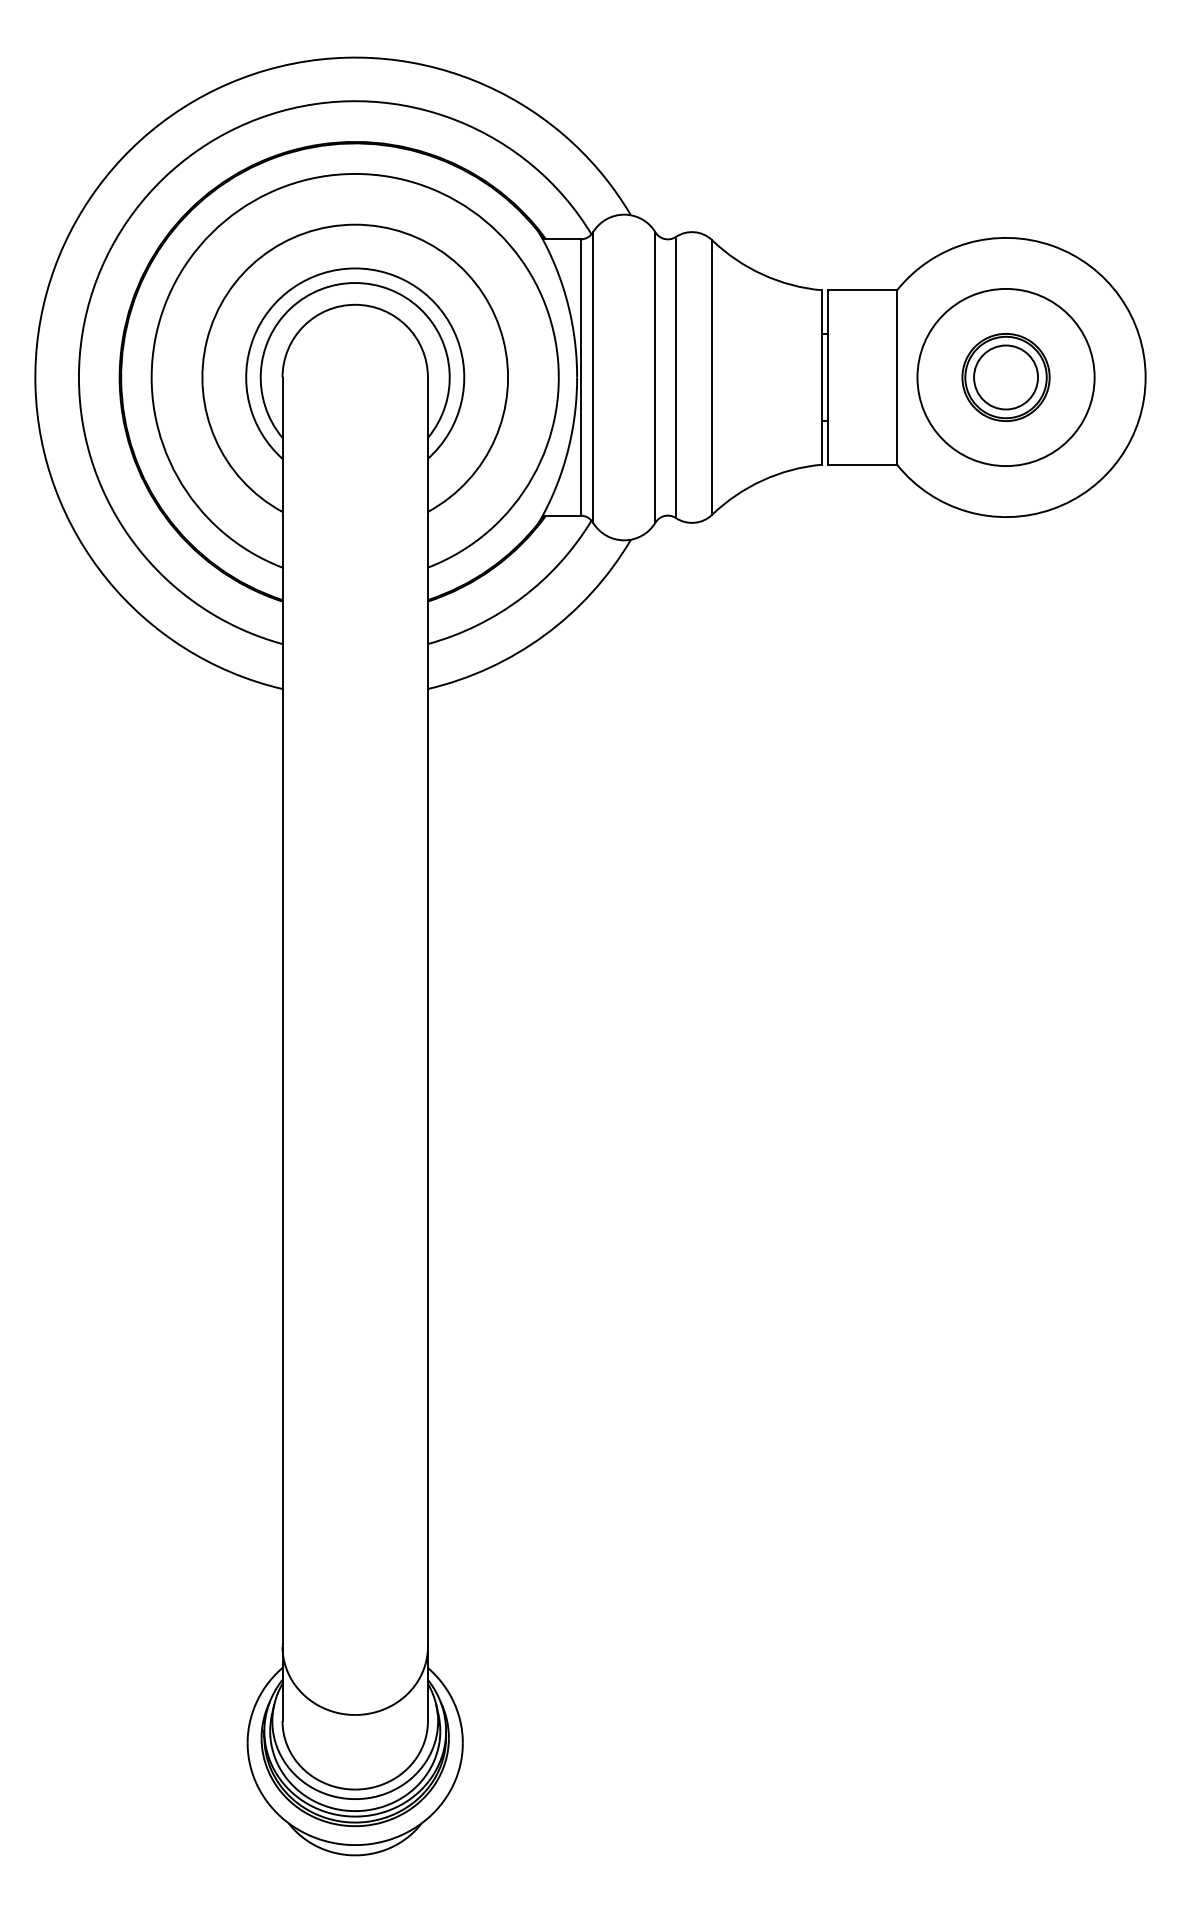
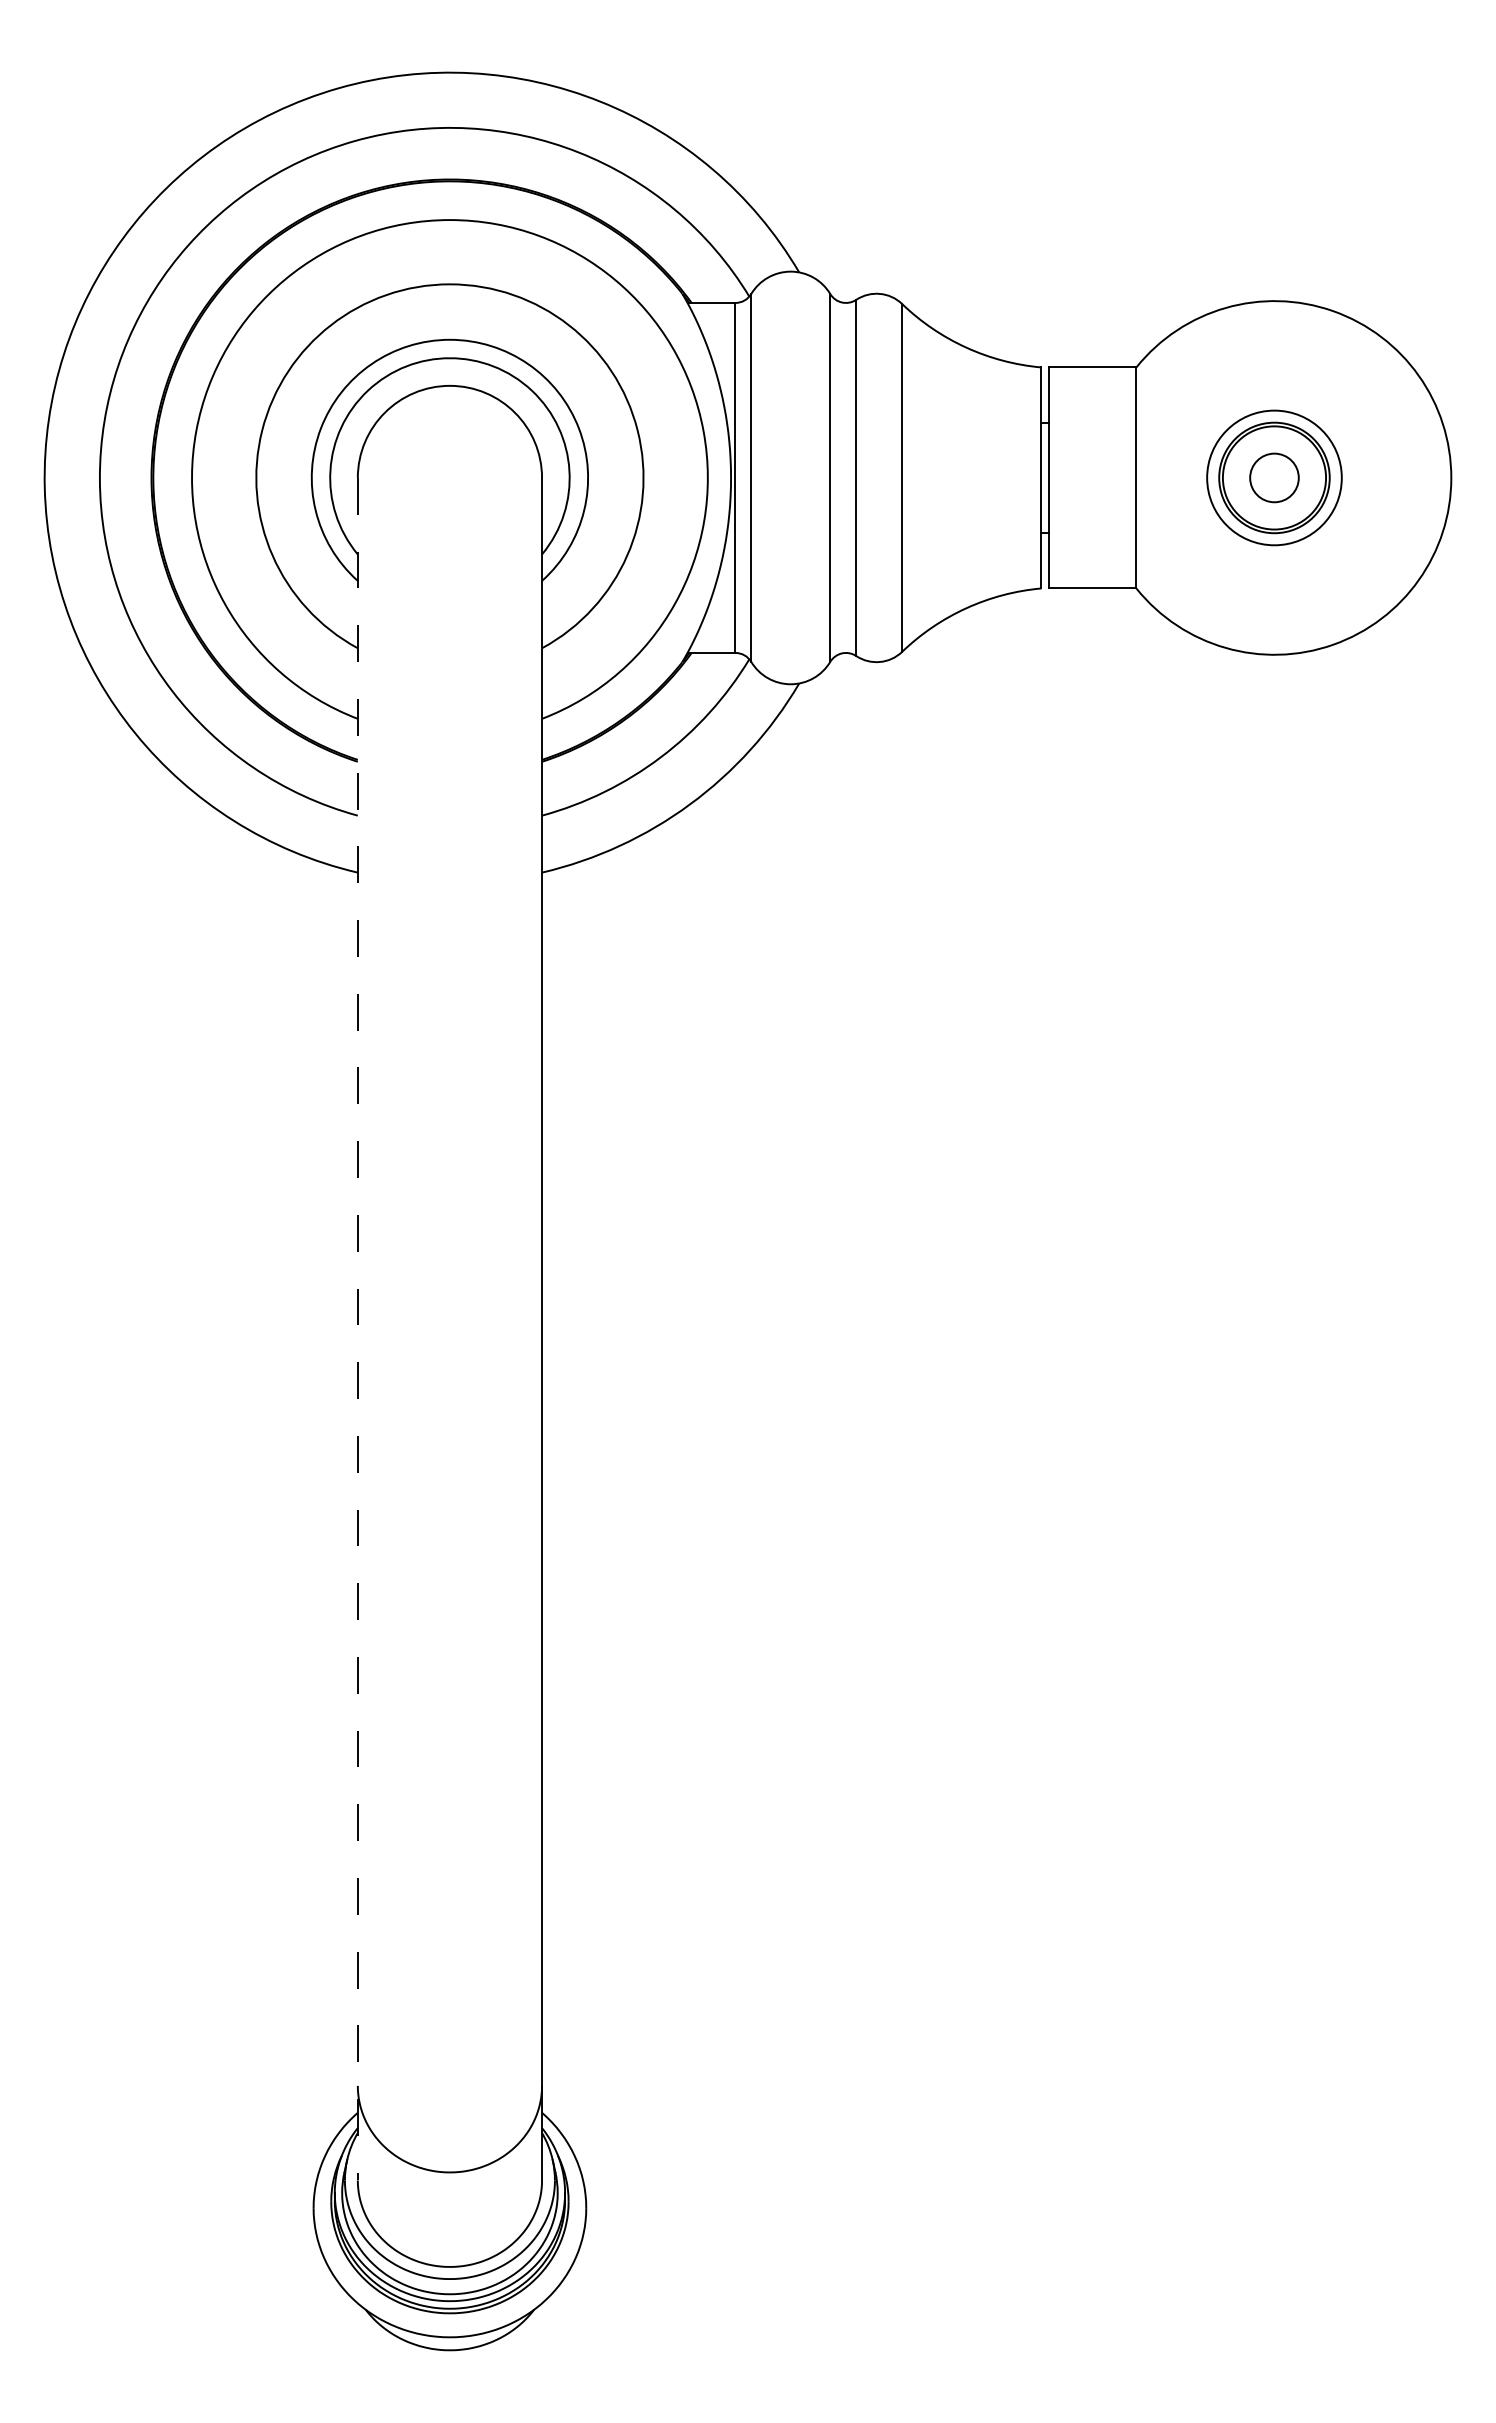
circle: (1006, 377) -> (1274, 477), size x0.6
circle: (1006, 377) -> (1274, 477), size x0.6
line: (282, 1049) -> (357, 1329), solid -> dashed

